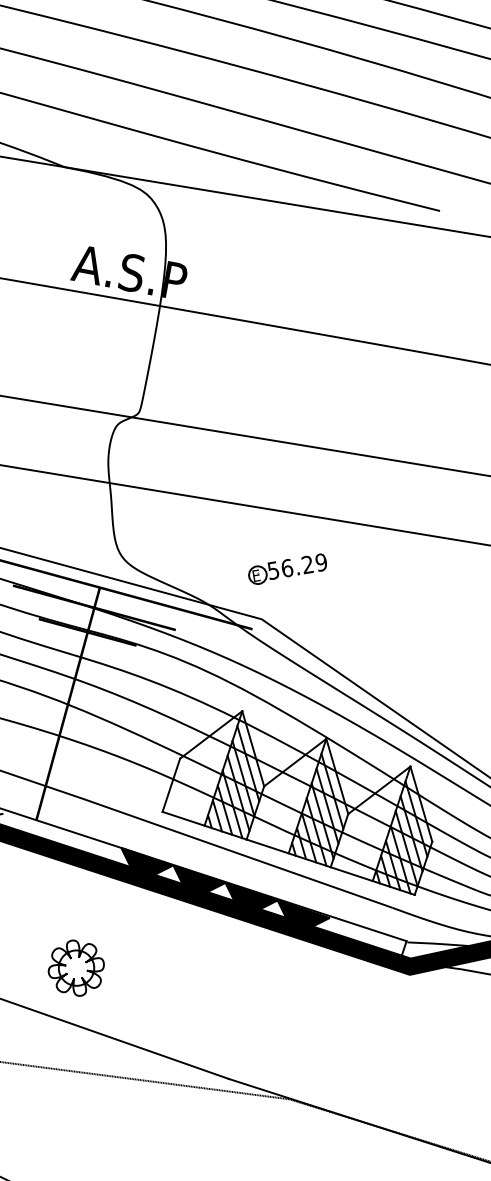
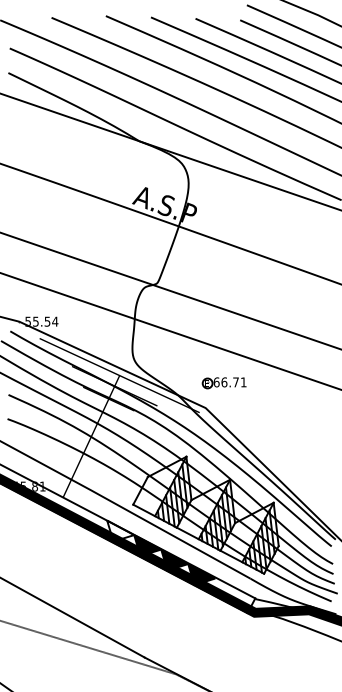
text: (296, 566) -> (229, 382), 56.29 -> 66.71
fill: (147, 861) -> (120, 530), removed
part: (74, 968) -> (70, 582), removed

